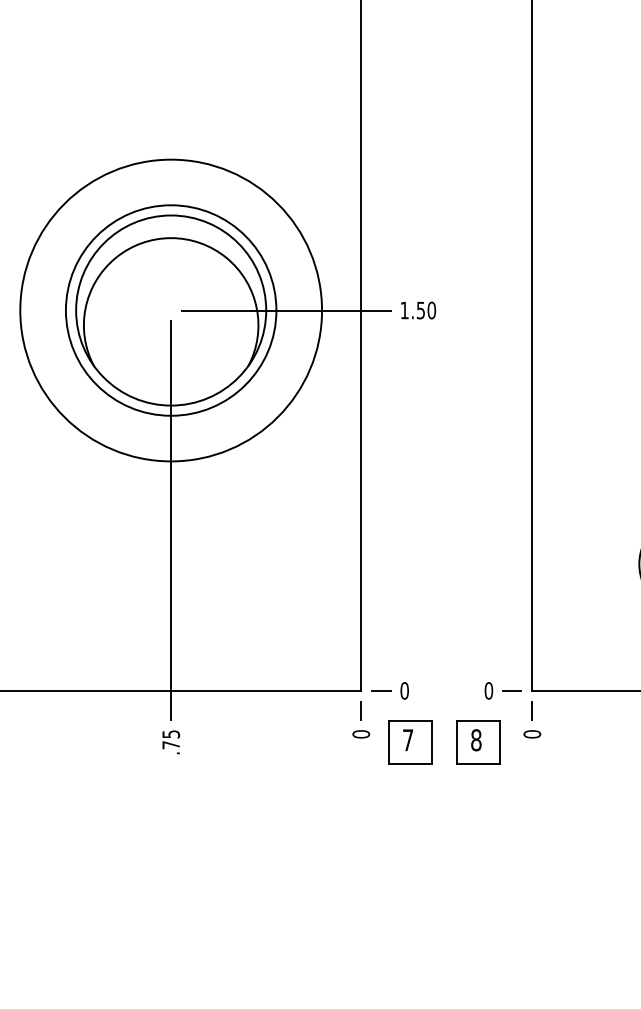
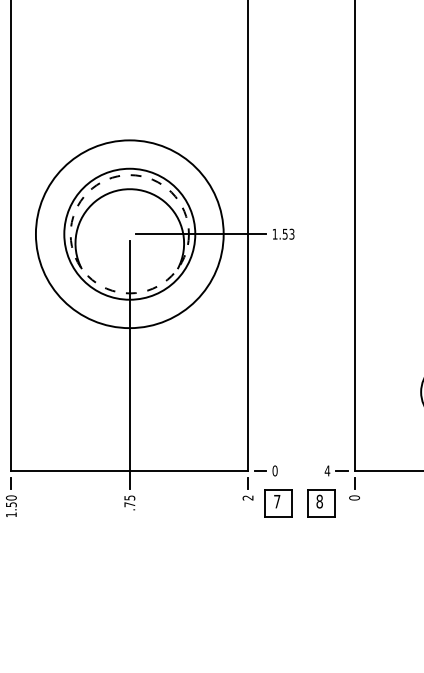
text: (431, 309) -> (291, 233), 1.50 -> 1.53
circle: (170, 310) -> (129, 234), solid -> dashed
text: (488, 690) -> (327, 470), 0 -> 4
text: (360, 733) -> (247, 497), 0 -> 2

